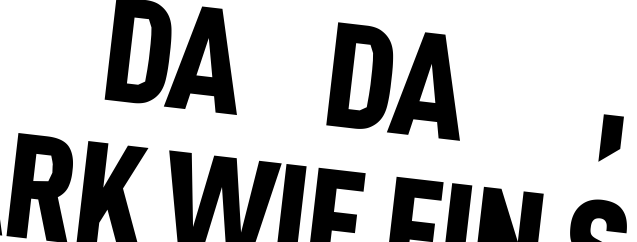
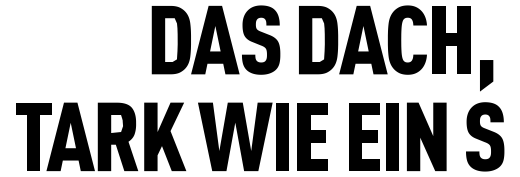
fill: (274, 66) -> (260, 39), added
fill: (494, 91) -> (406, 39), added
fill: (562, 99) -> (451, 39), added
part: (611, 138) -> (486, 75), moved

